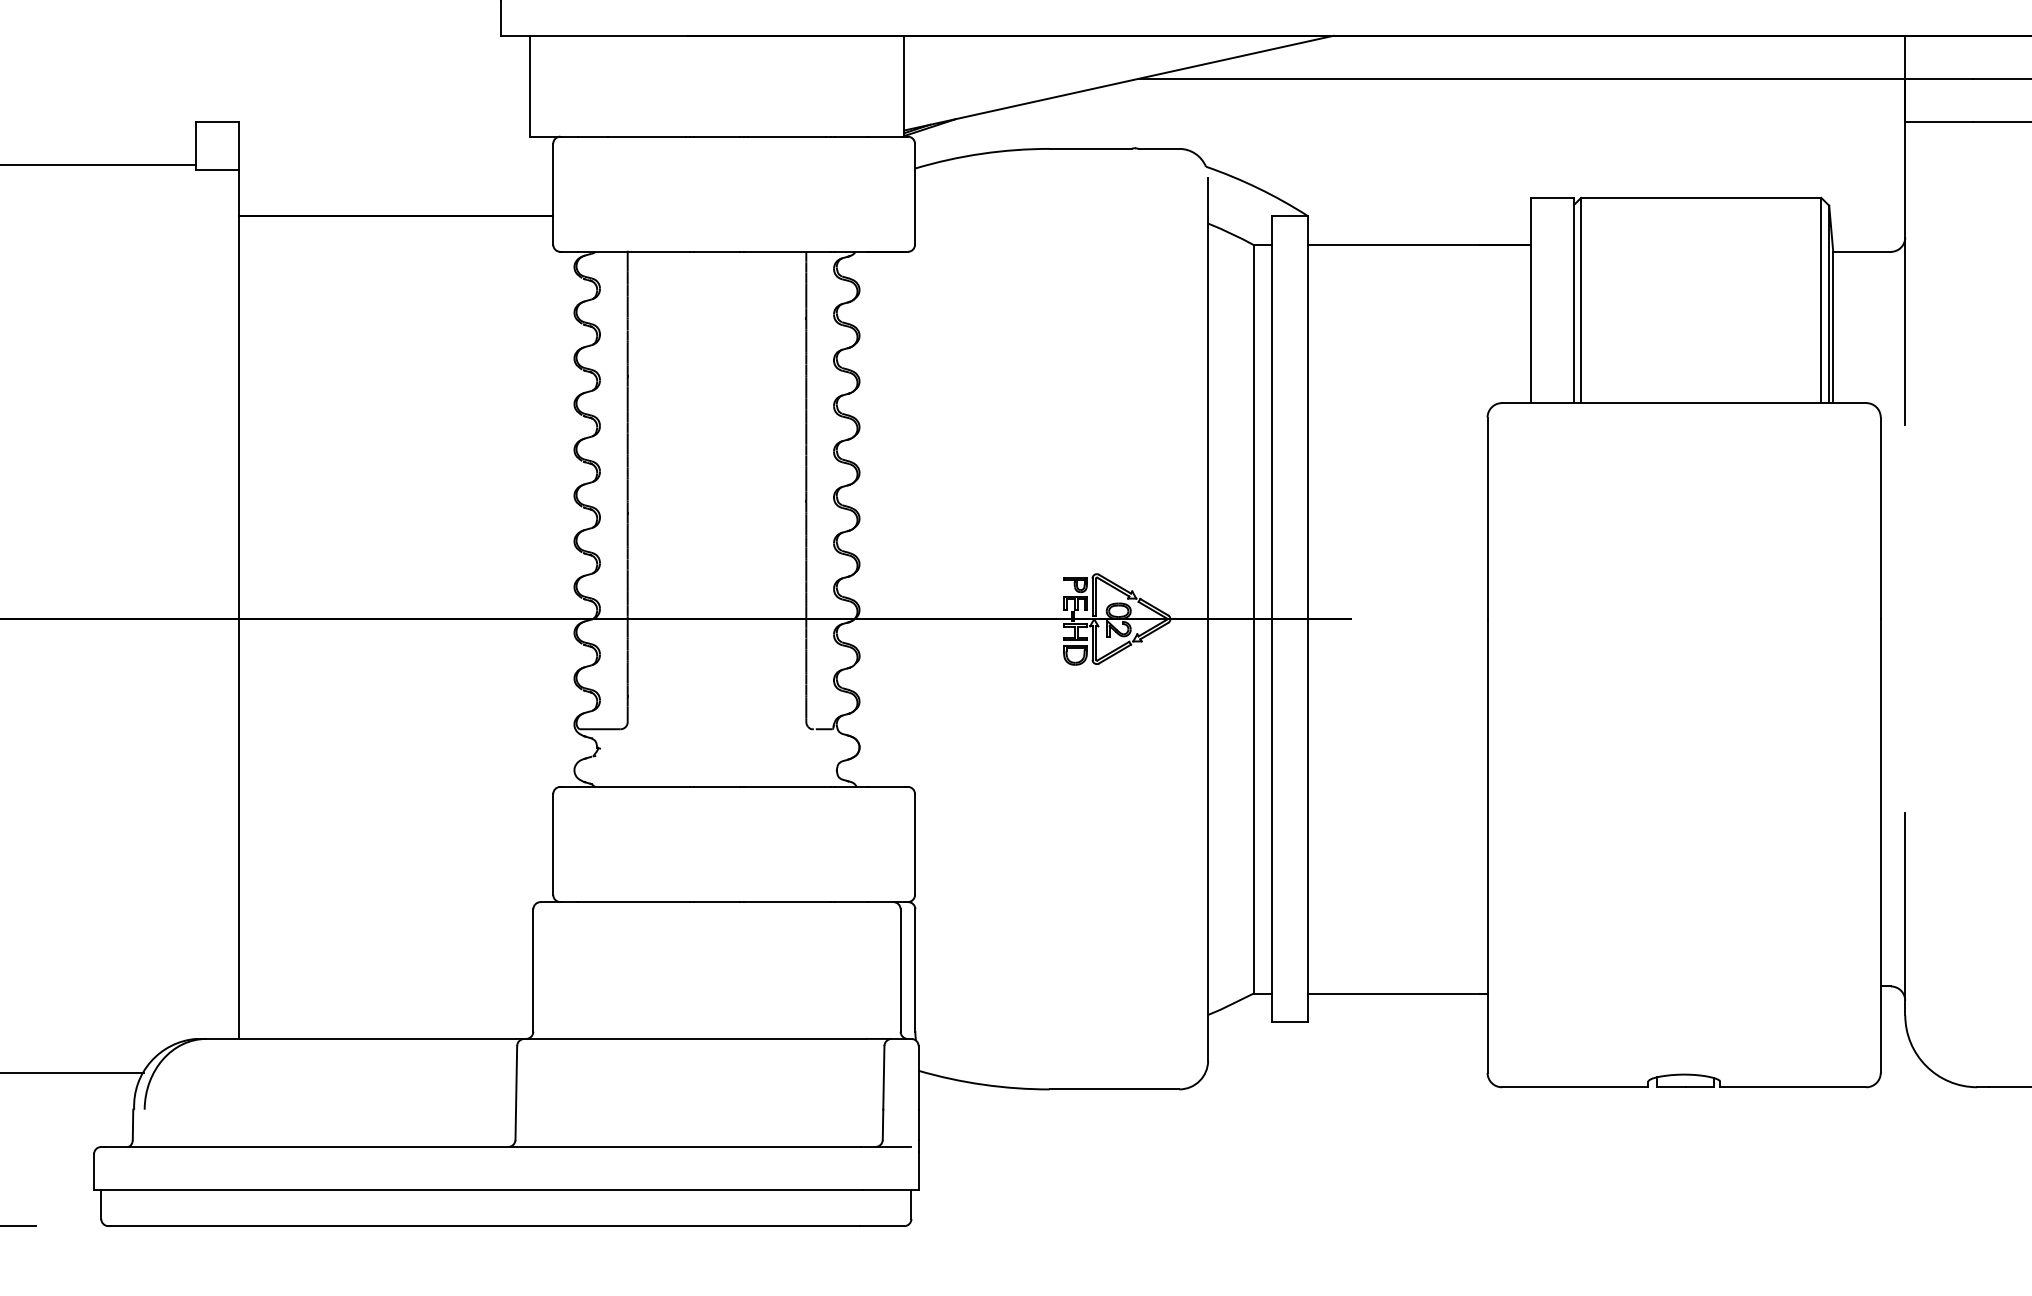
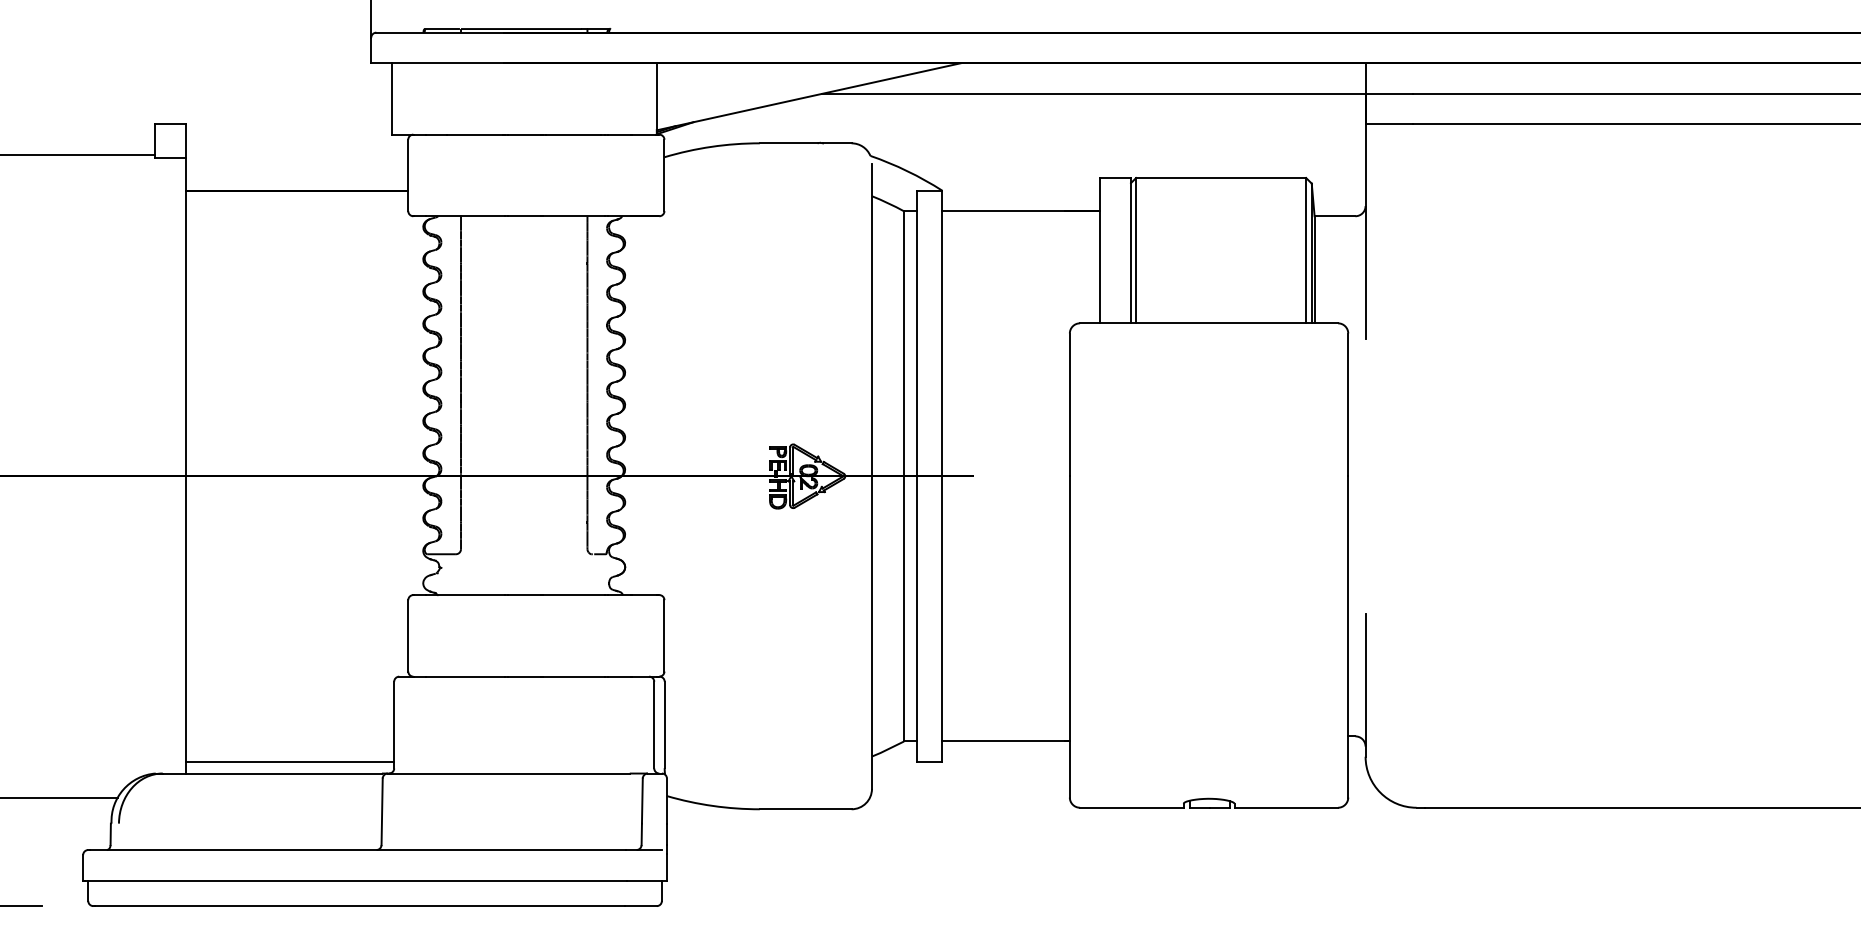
line: (385, 1021) -> (289, 761), added

